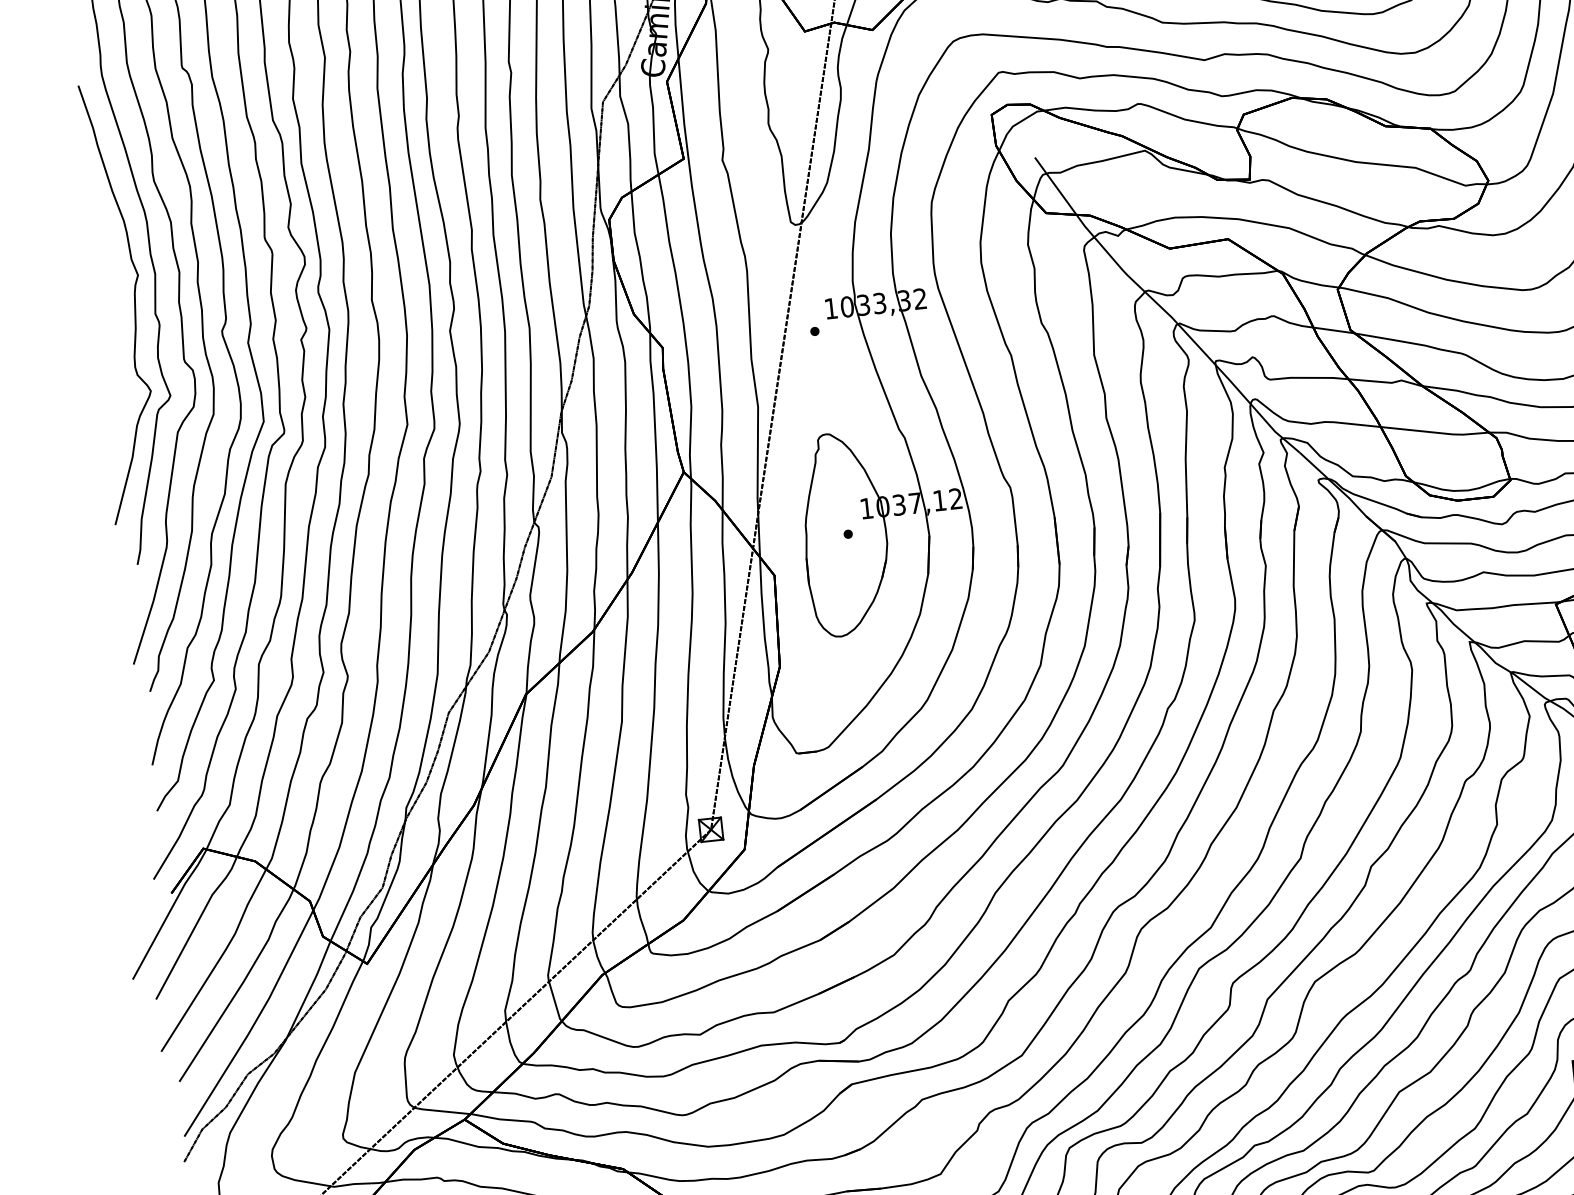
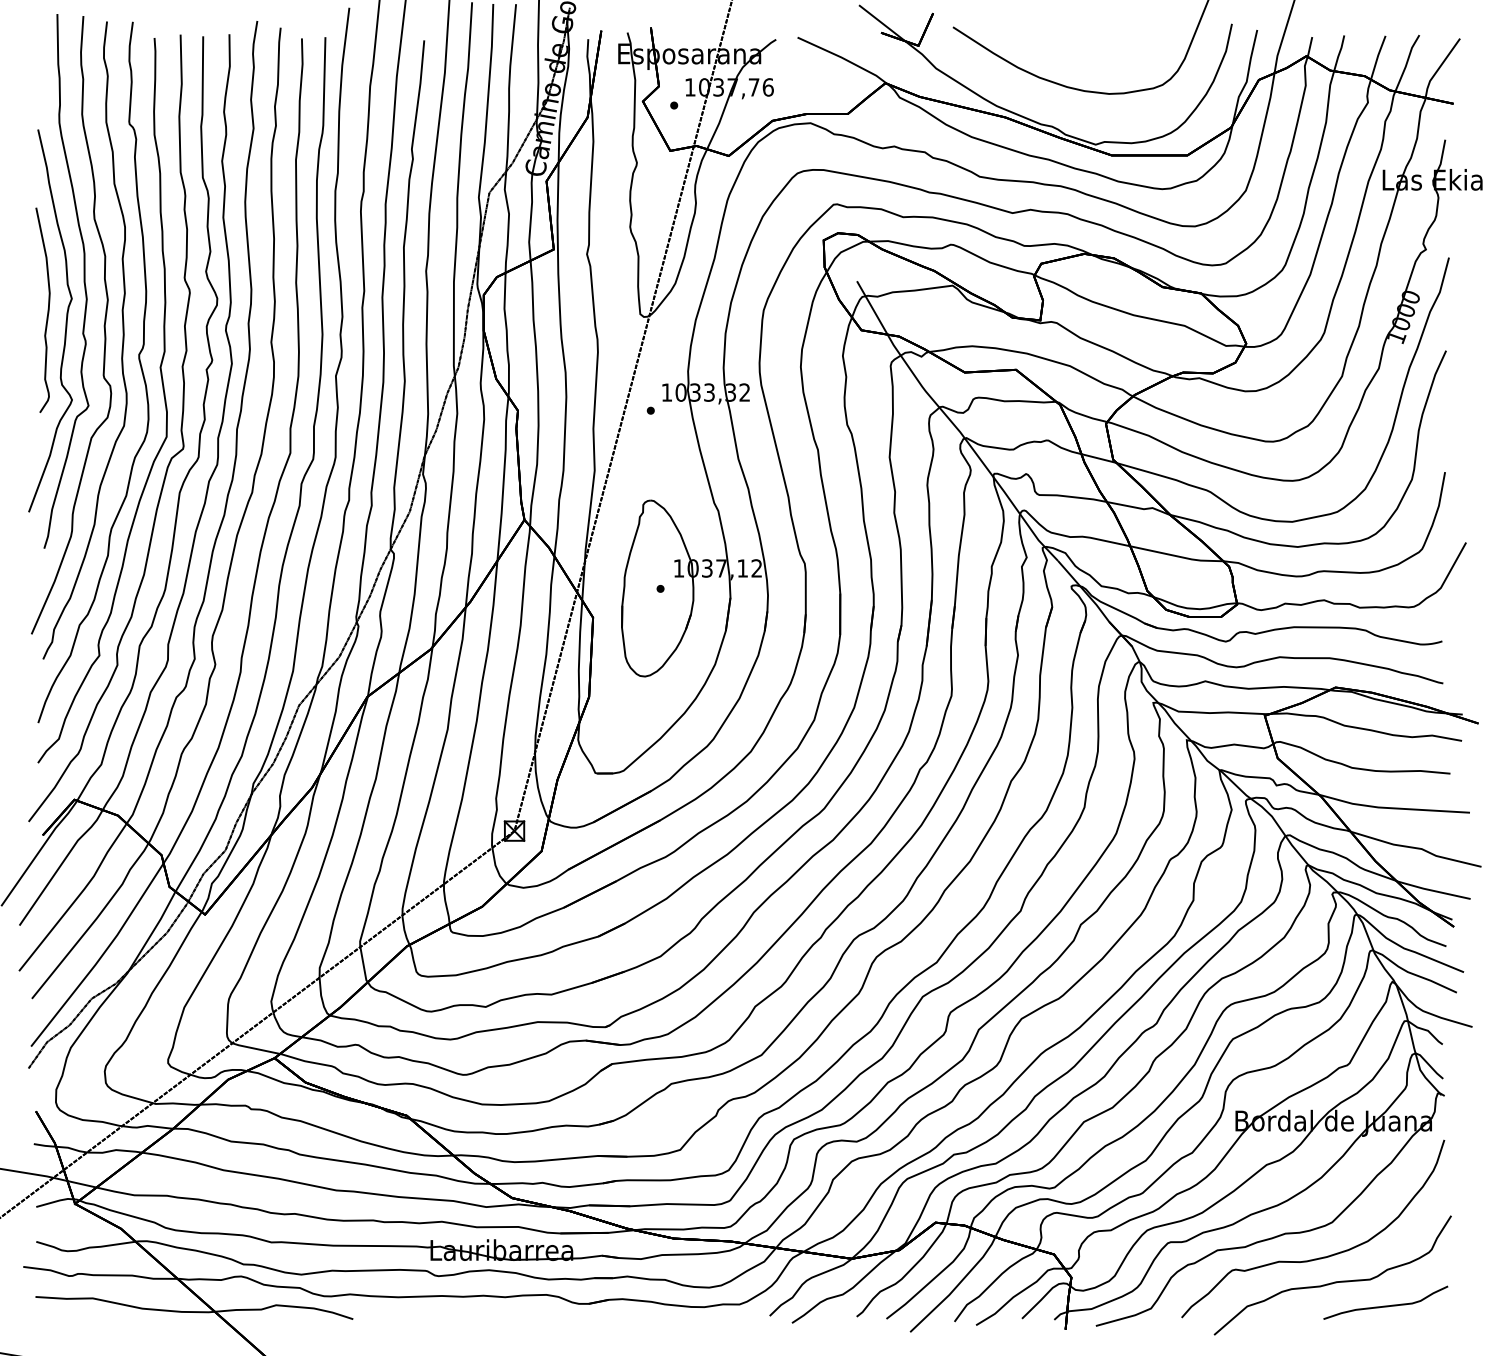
curve: (111, 290) -> (47, 309), added

